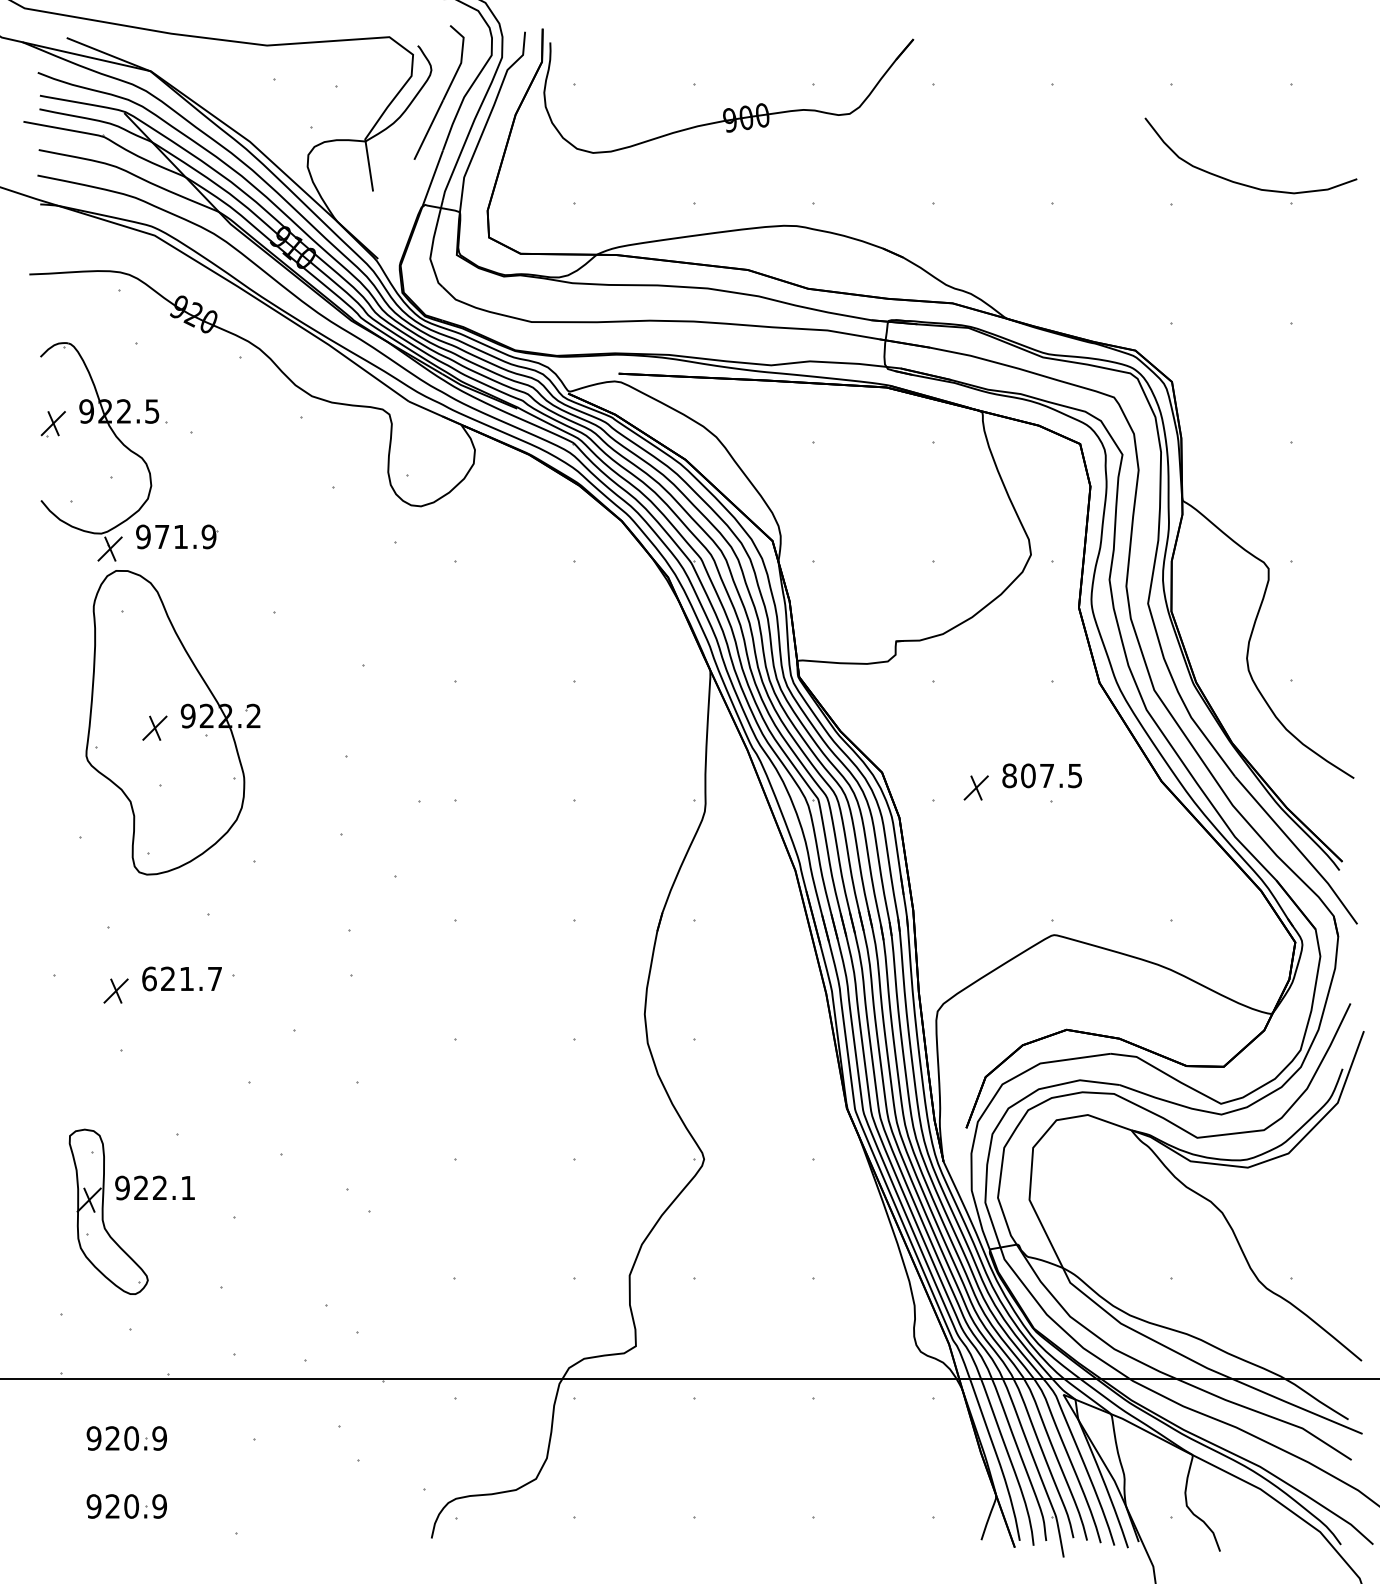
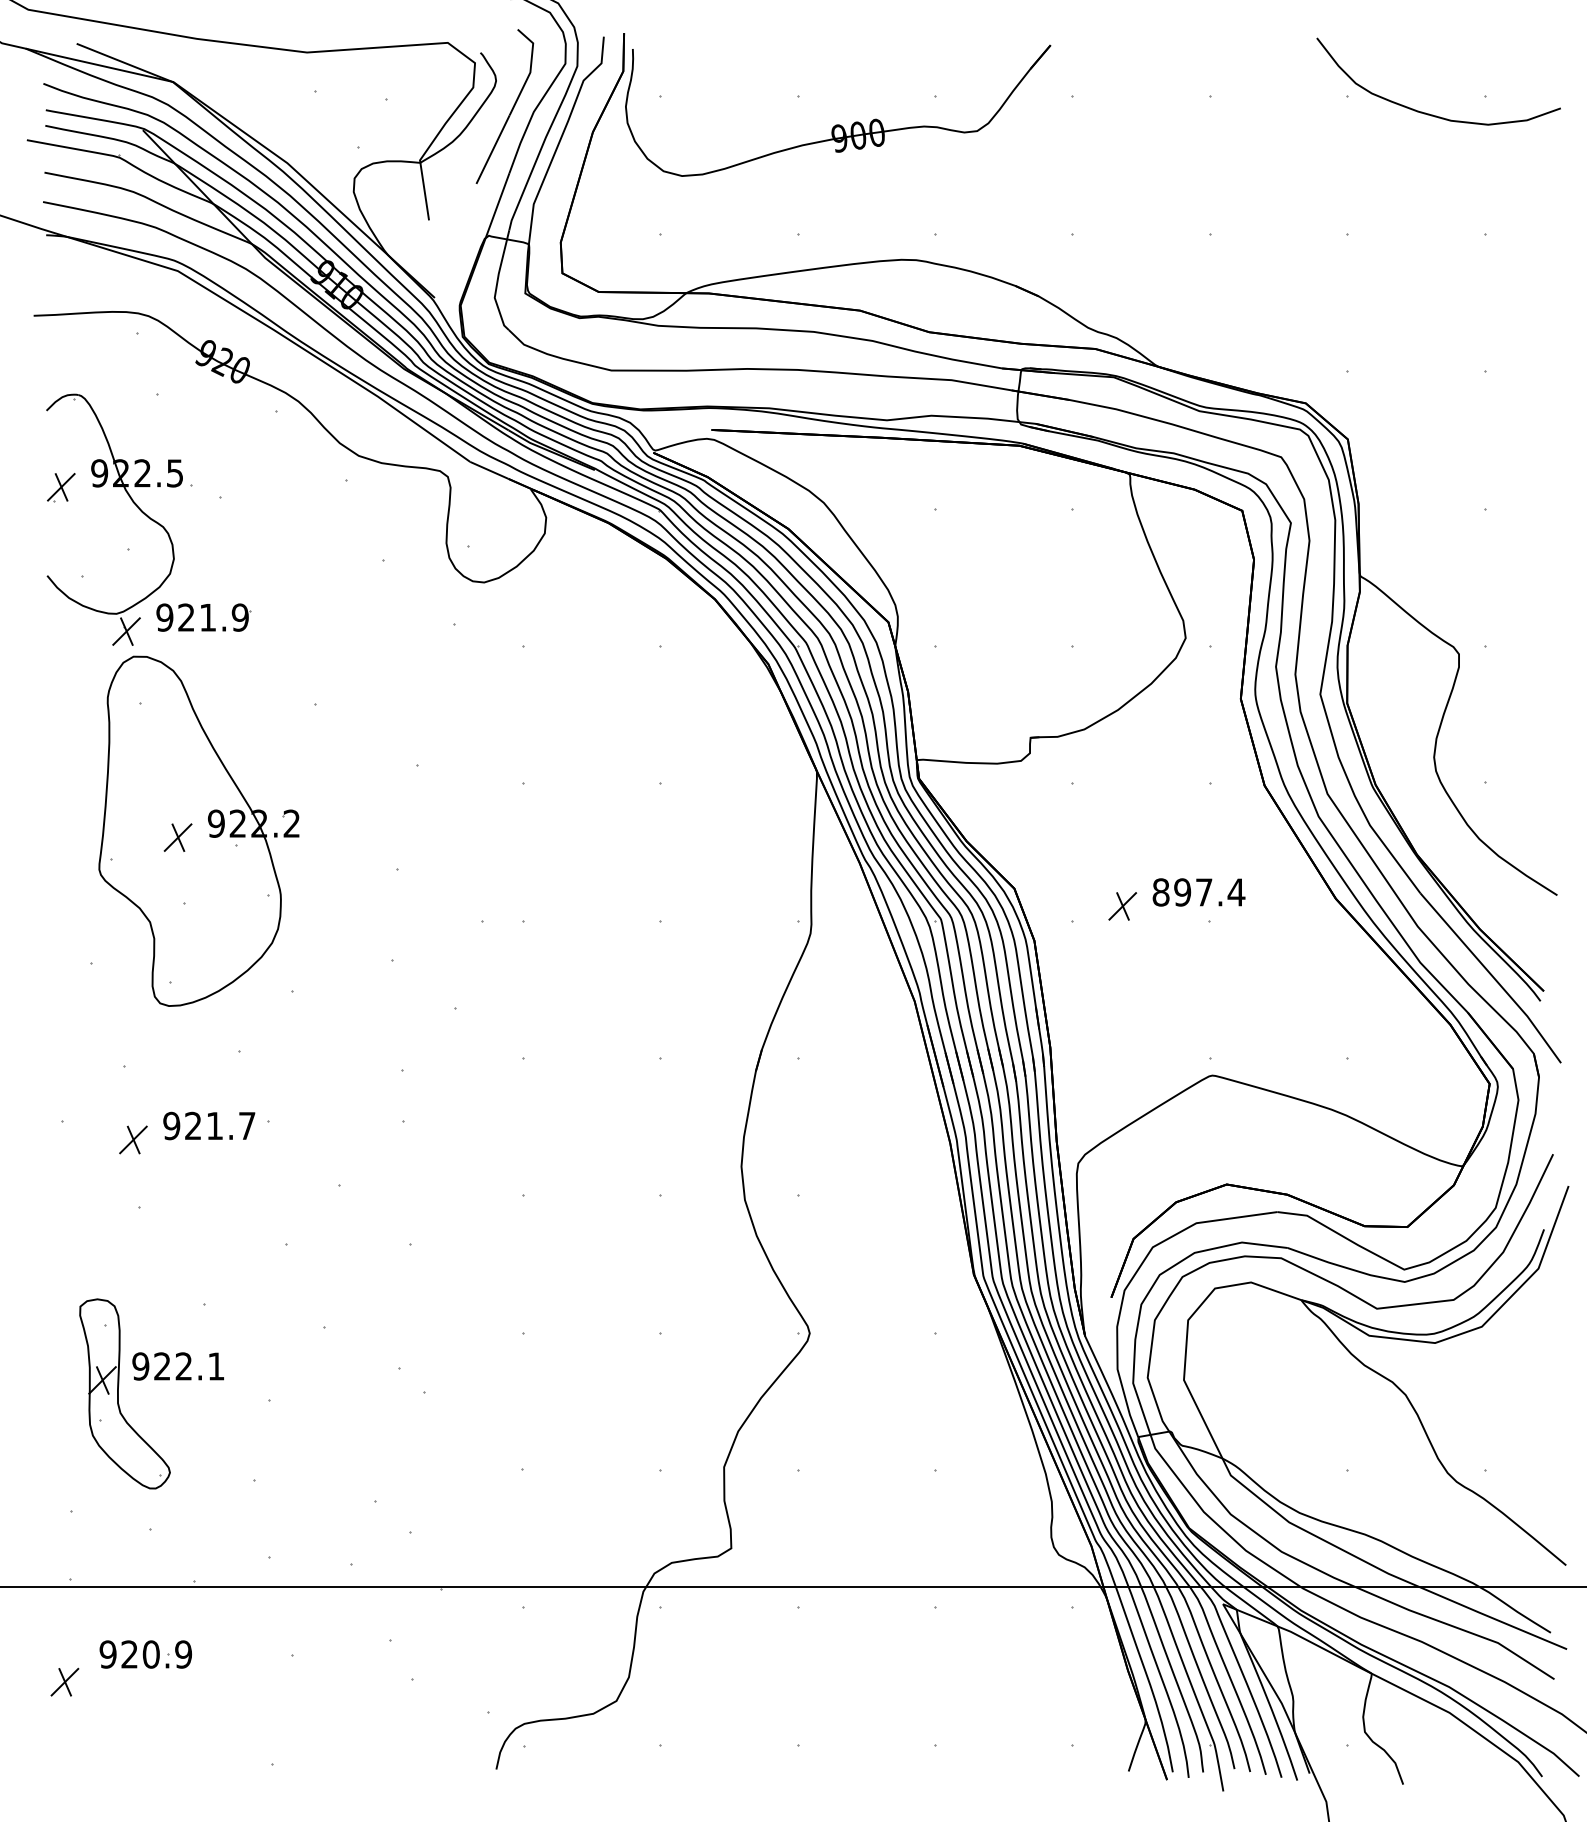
curve: (1243, 183) -> (1430, 113), moved
text: (162, 536) -> (186, 617), 971.9 -> 921.9
text: (1051, 775) -> (1209, 892), 807.5 -> 897.4
text: (149, 978) -> (171, 1125), 621.7 -> 921.7
part: (56, 1462) -> (64, 1682), added
part: (126, 1506) -> (145, 1732), removed

